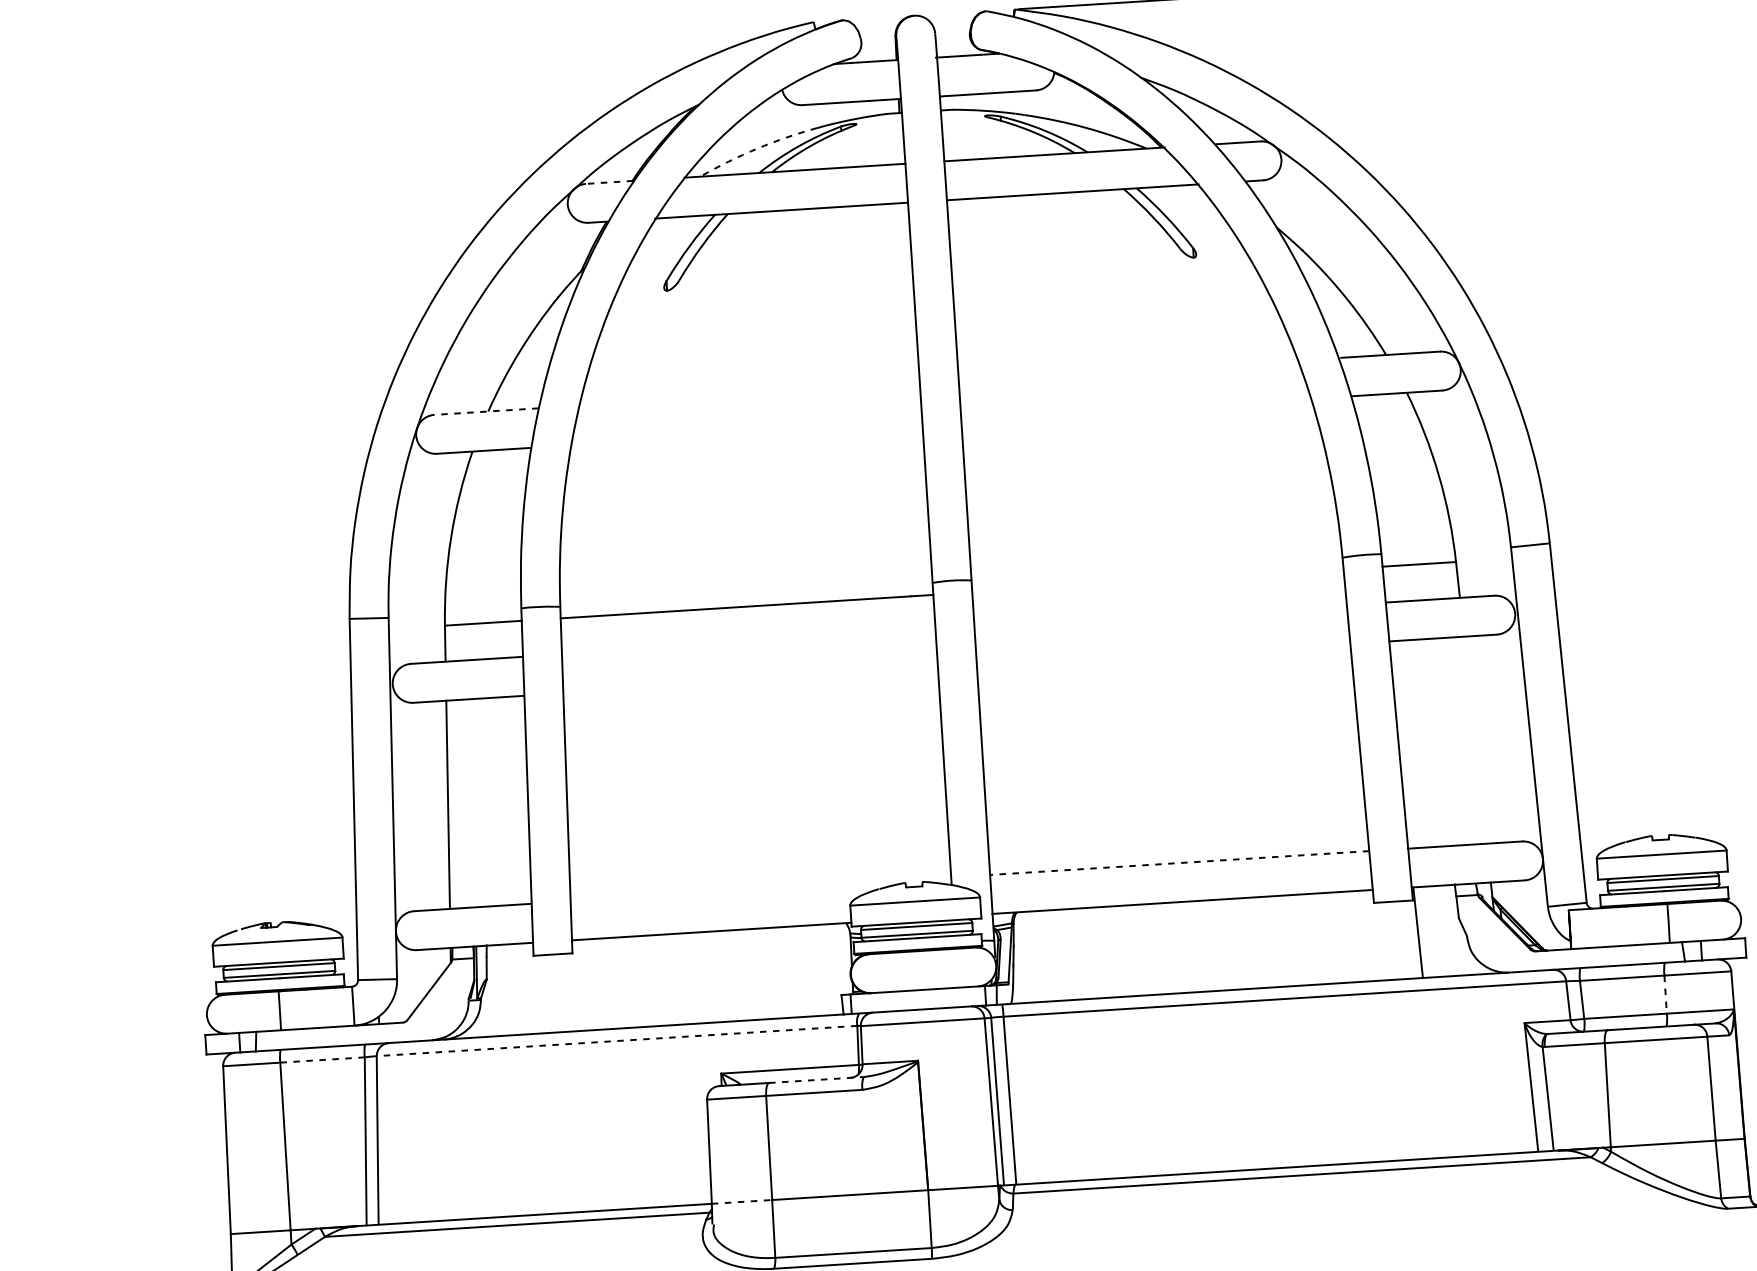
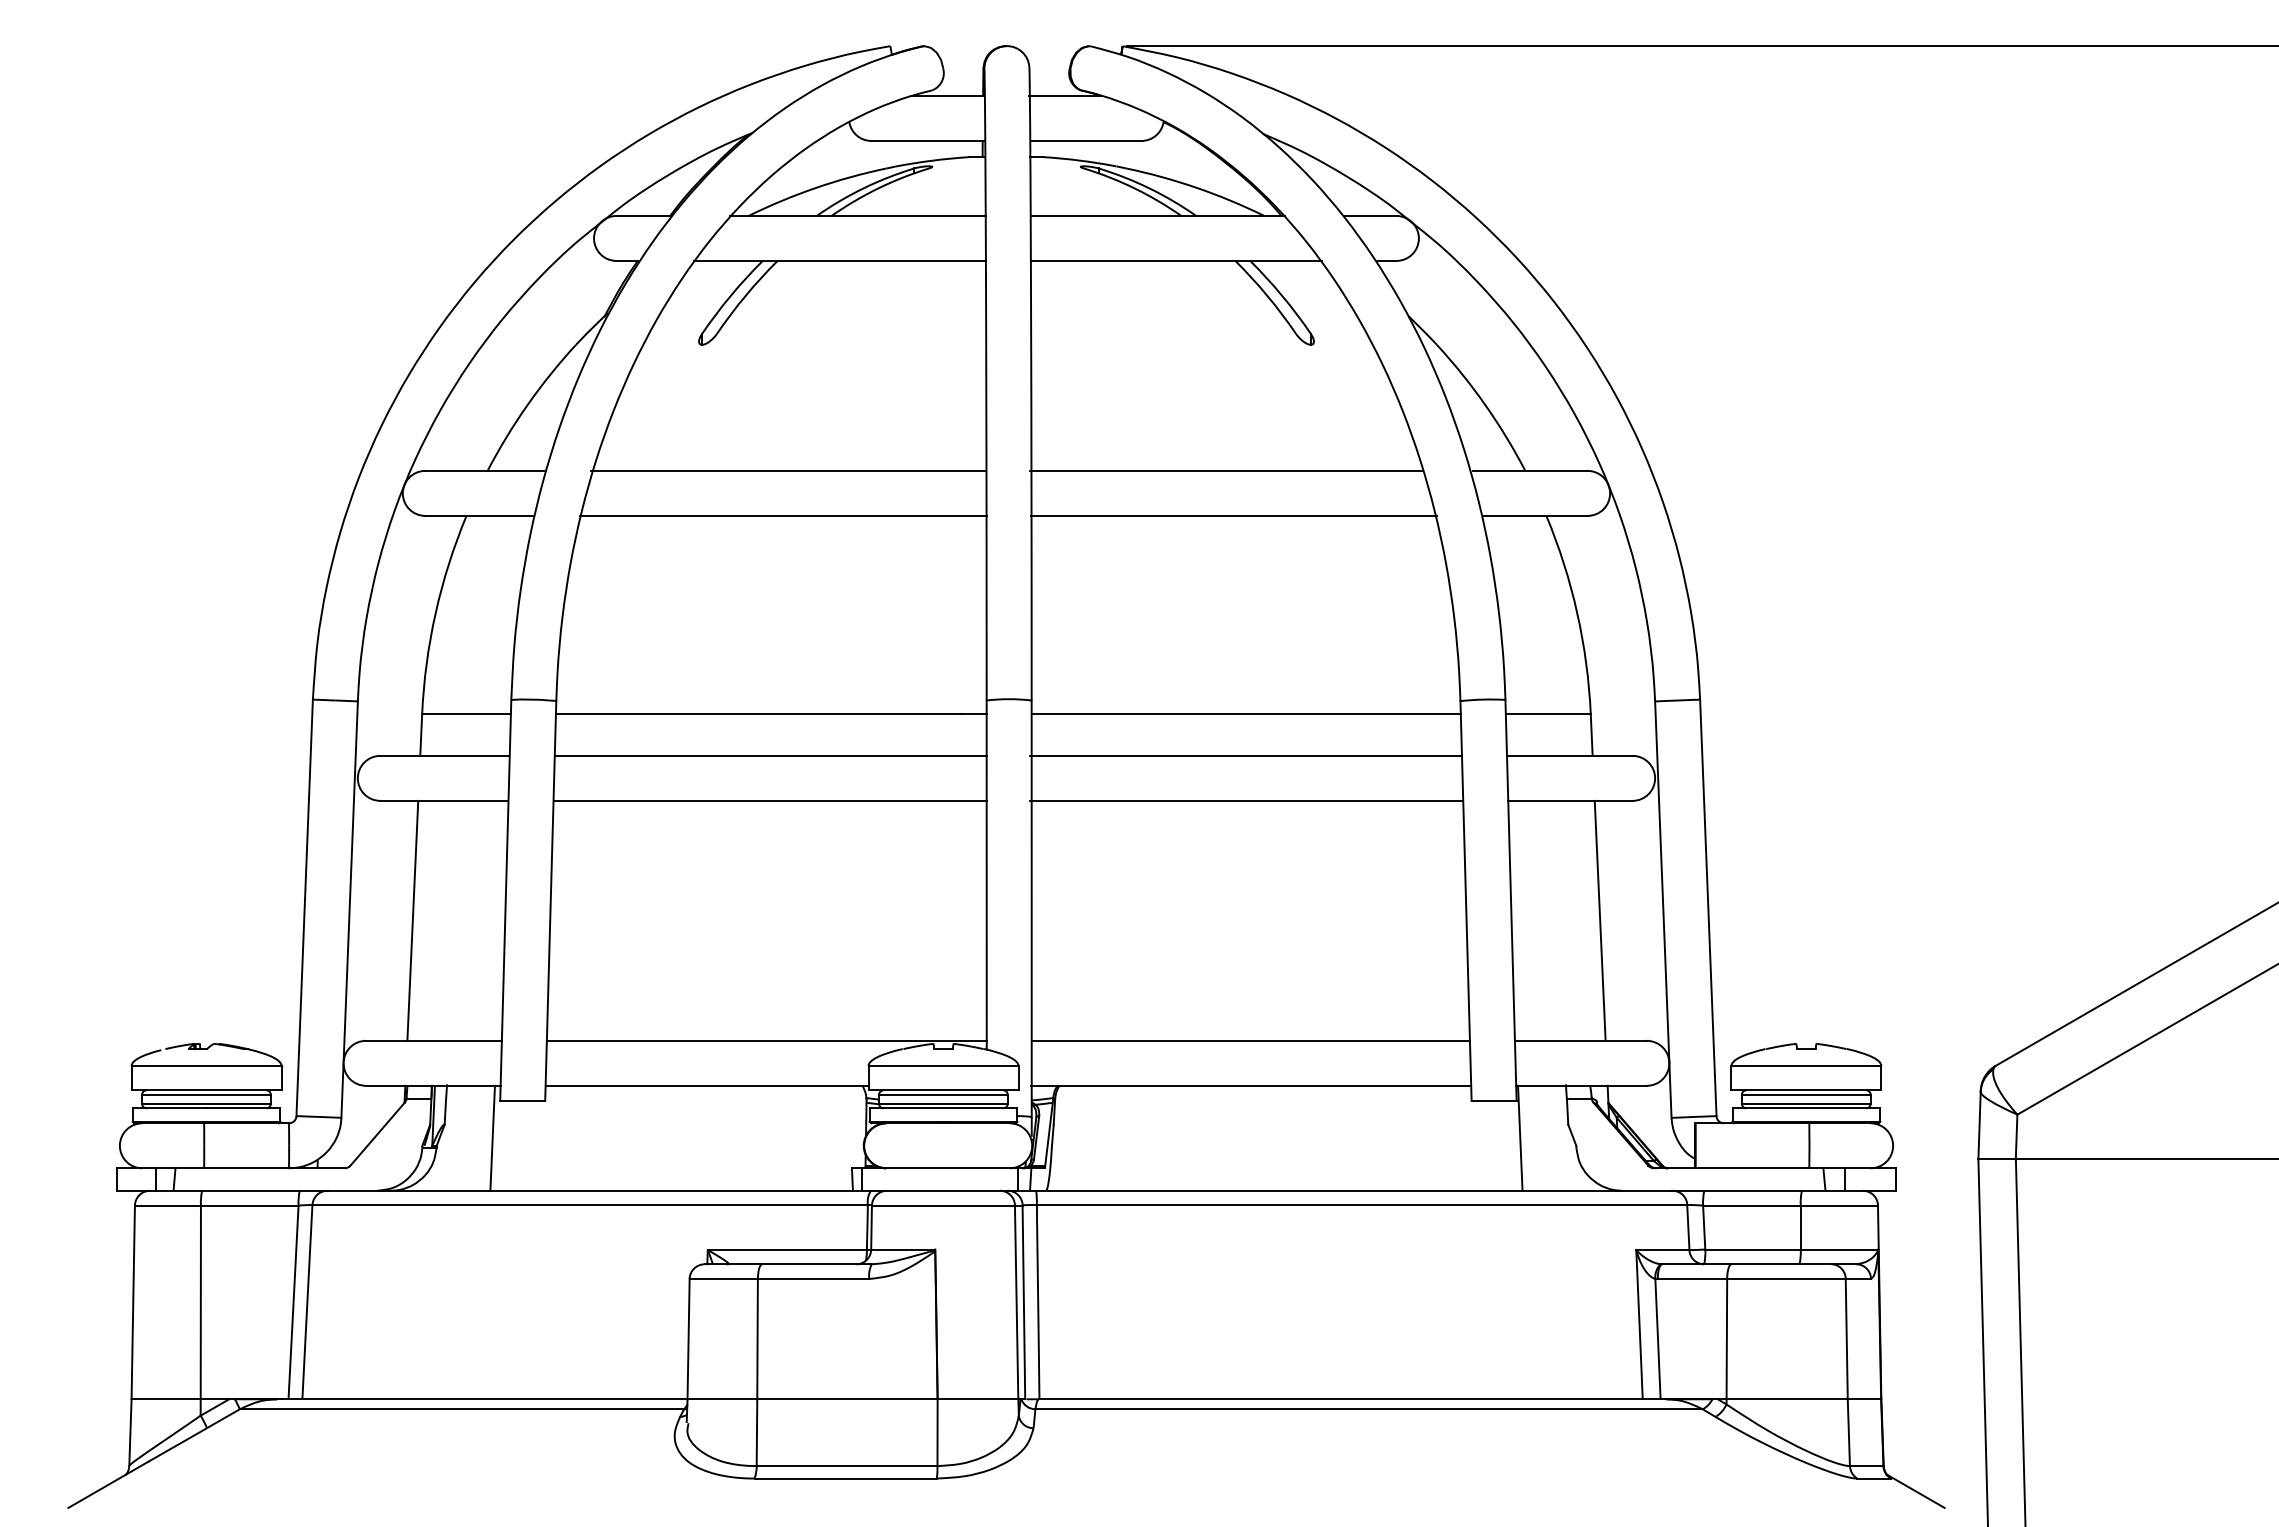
arc: (757, 148) -> (816, 187), dashed -> solid
line: (609, 182) -> (643, 215), dashed -> solid
line: (1126, 370) -> (1225, 470), added
line: (748, 394) -> (788, 470), added
line: (1136, 409) -> (1233, 515), added
line: (485, 411) -> (484, 470), dashed -> solid
line: (746, 433) -> (783, 515), added
line: (1157, 580) -> (1245, 714), added
line: (1159, 616) -> (1245, 755), added
line: (748, 642) -> (770, 755), added
line: (1162, 655) -> (1246, 800), added
line: (750, 681) -> (769, 800), added
line: (1474, 739) -> (1599, 920), added
line: (1179, 862) -> (1250, 1040), dashed -> solid
line: (760, 889) -> (766, 1040), added
line: (528, 987) -> (492, 1137), added
line: (1665, 995) -> (1800, 1228), dashed -> solid
line: (617, 1040) -> (590, 1204), dashed -> solid
line: (322, 1060) -> (249, 1205), dashed -> solid
line: (816, 1080) -> (816, 1264), dashed -> solid
line: (742, 1202) -> (722, 1399), dashed -> solid

